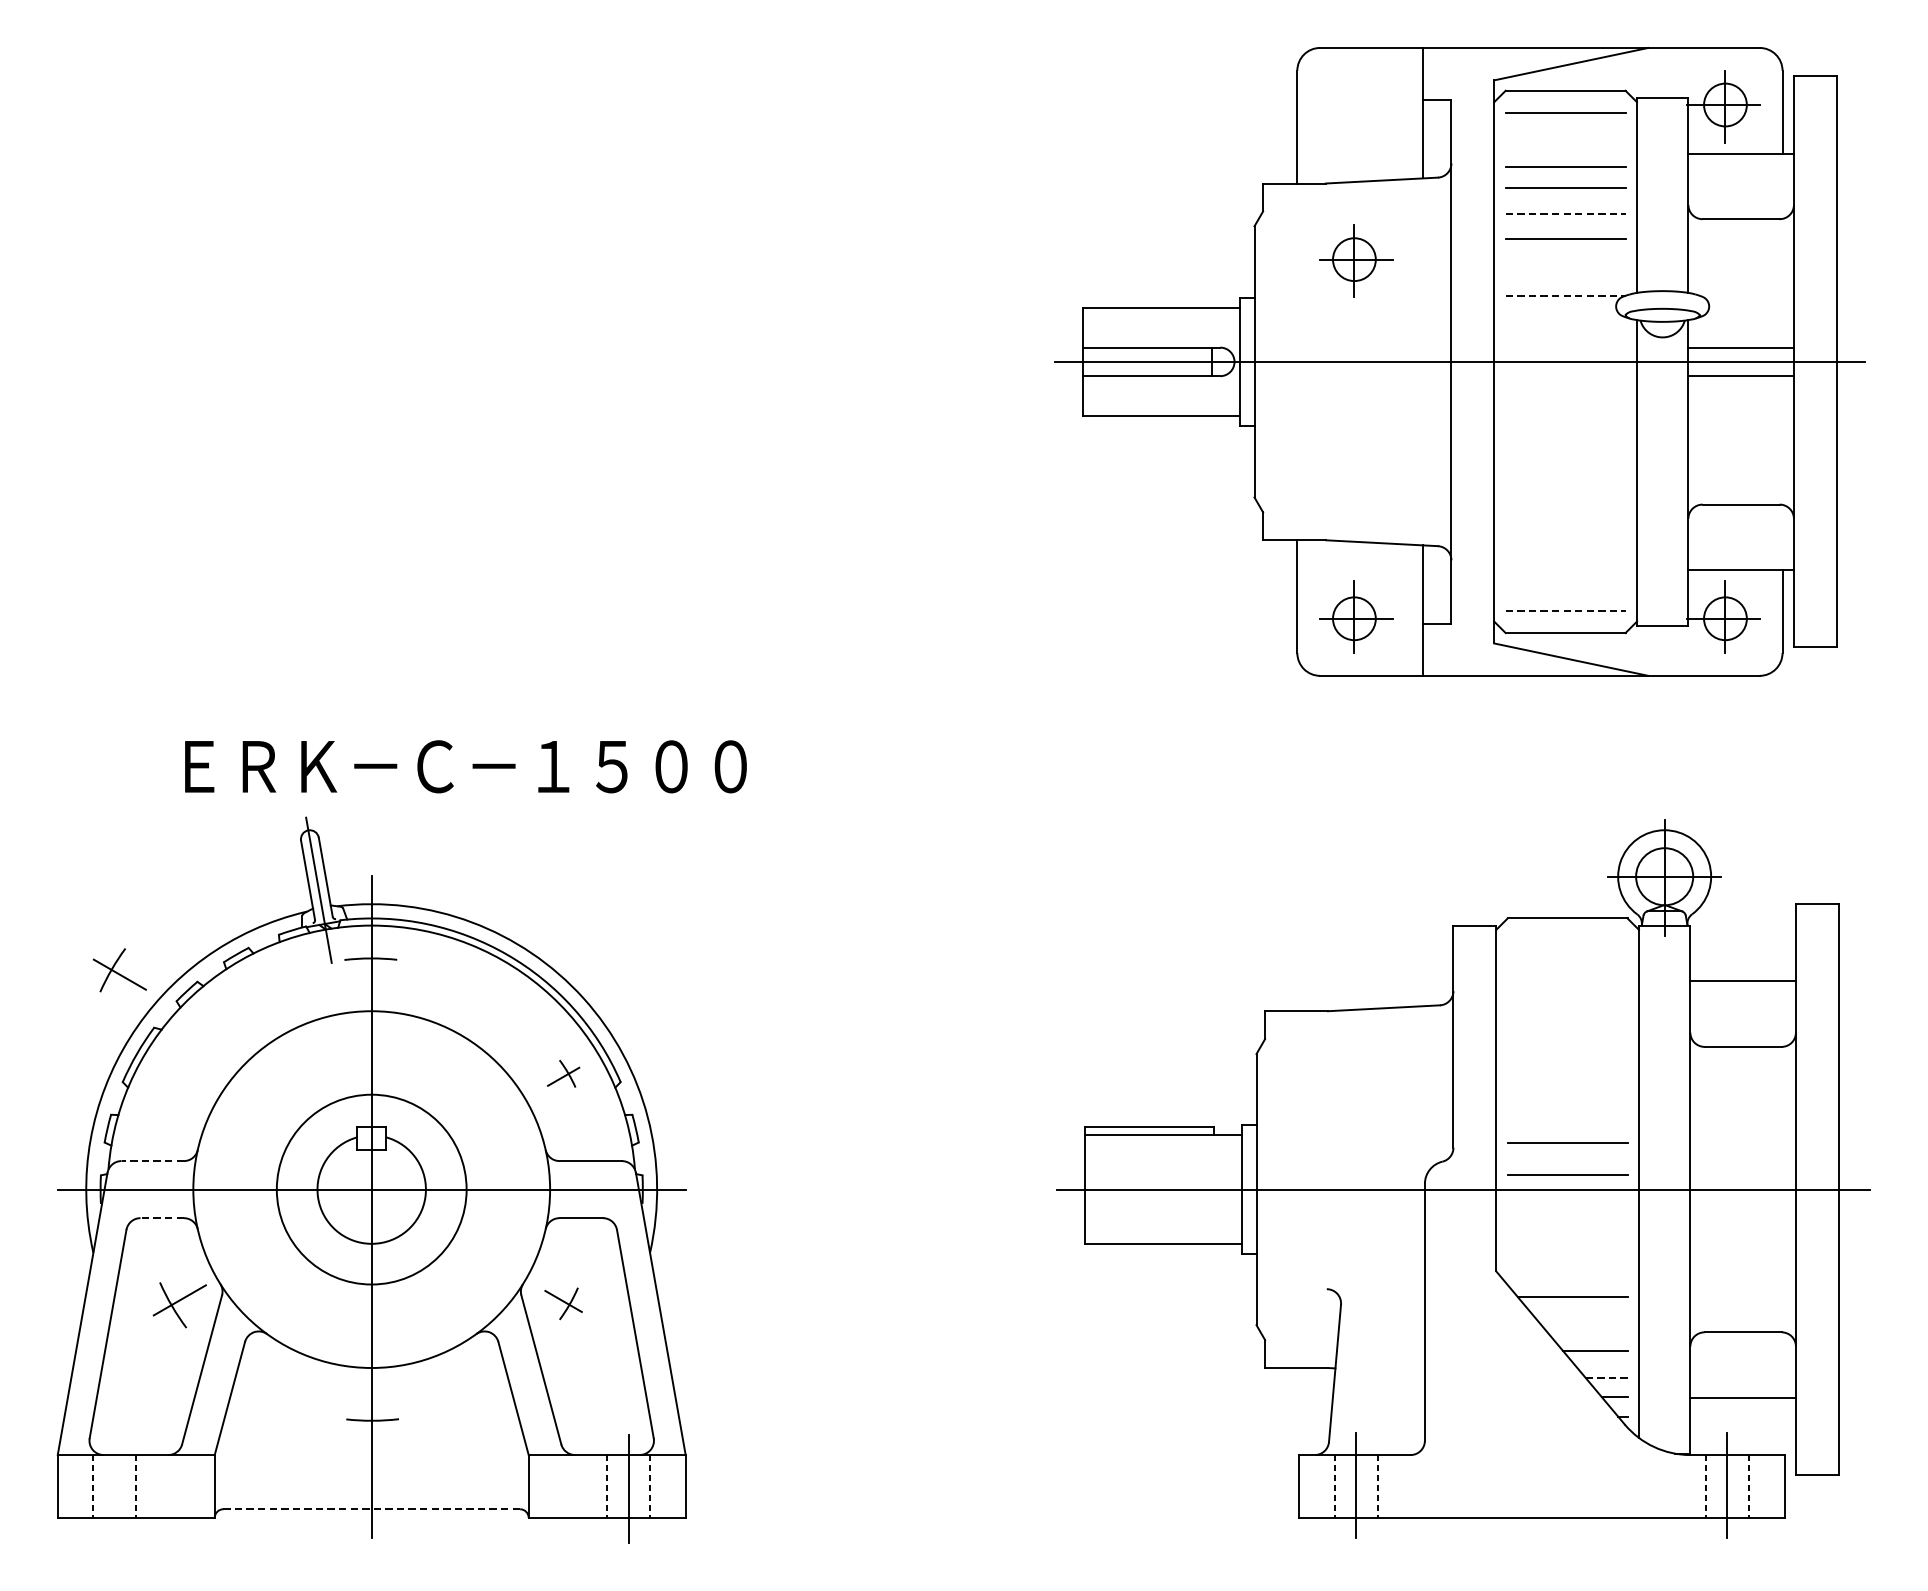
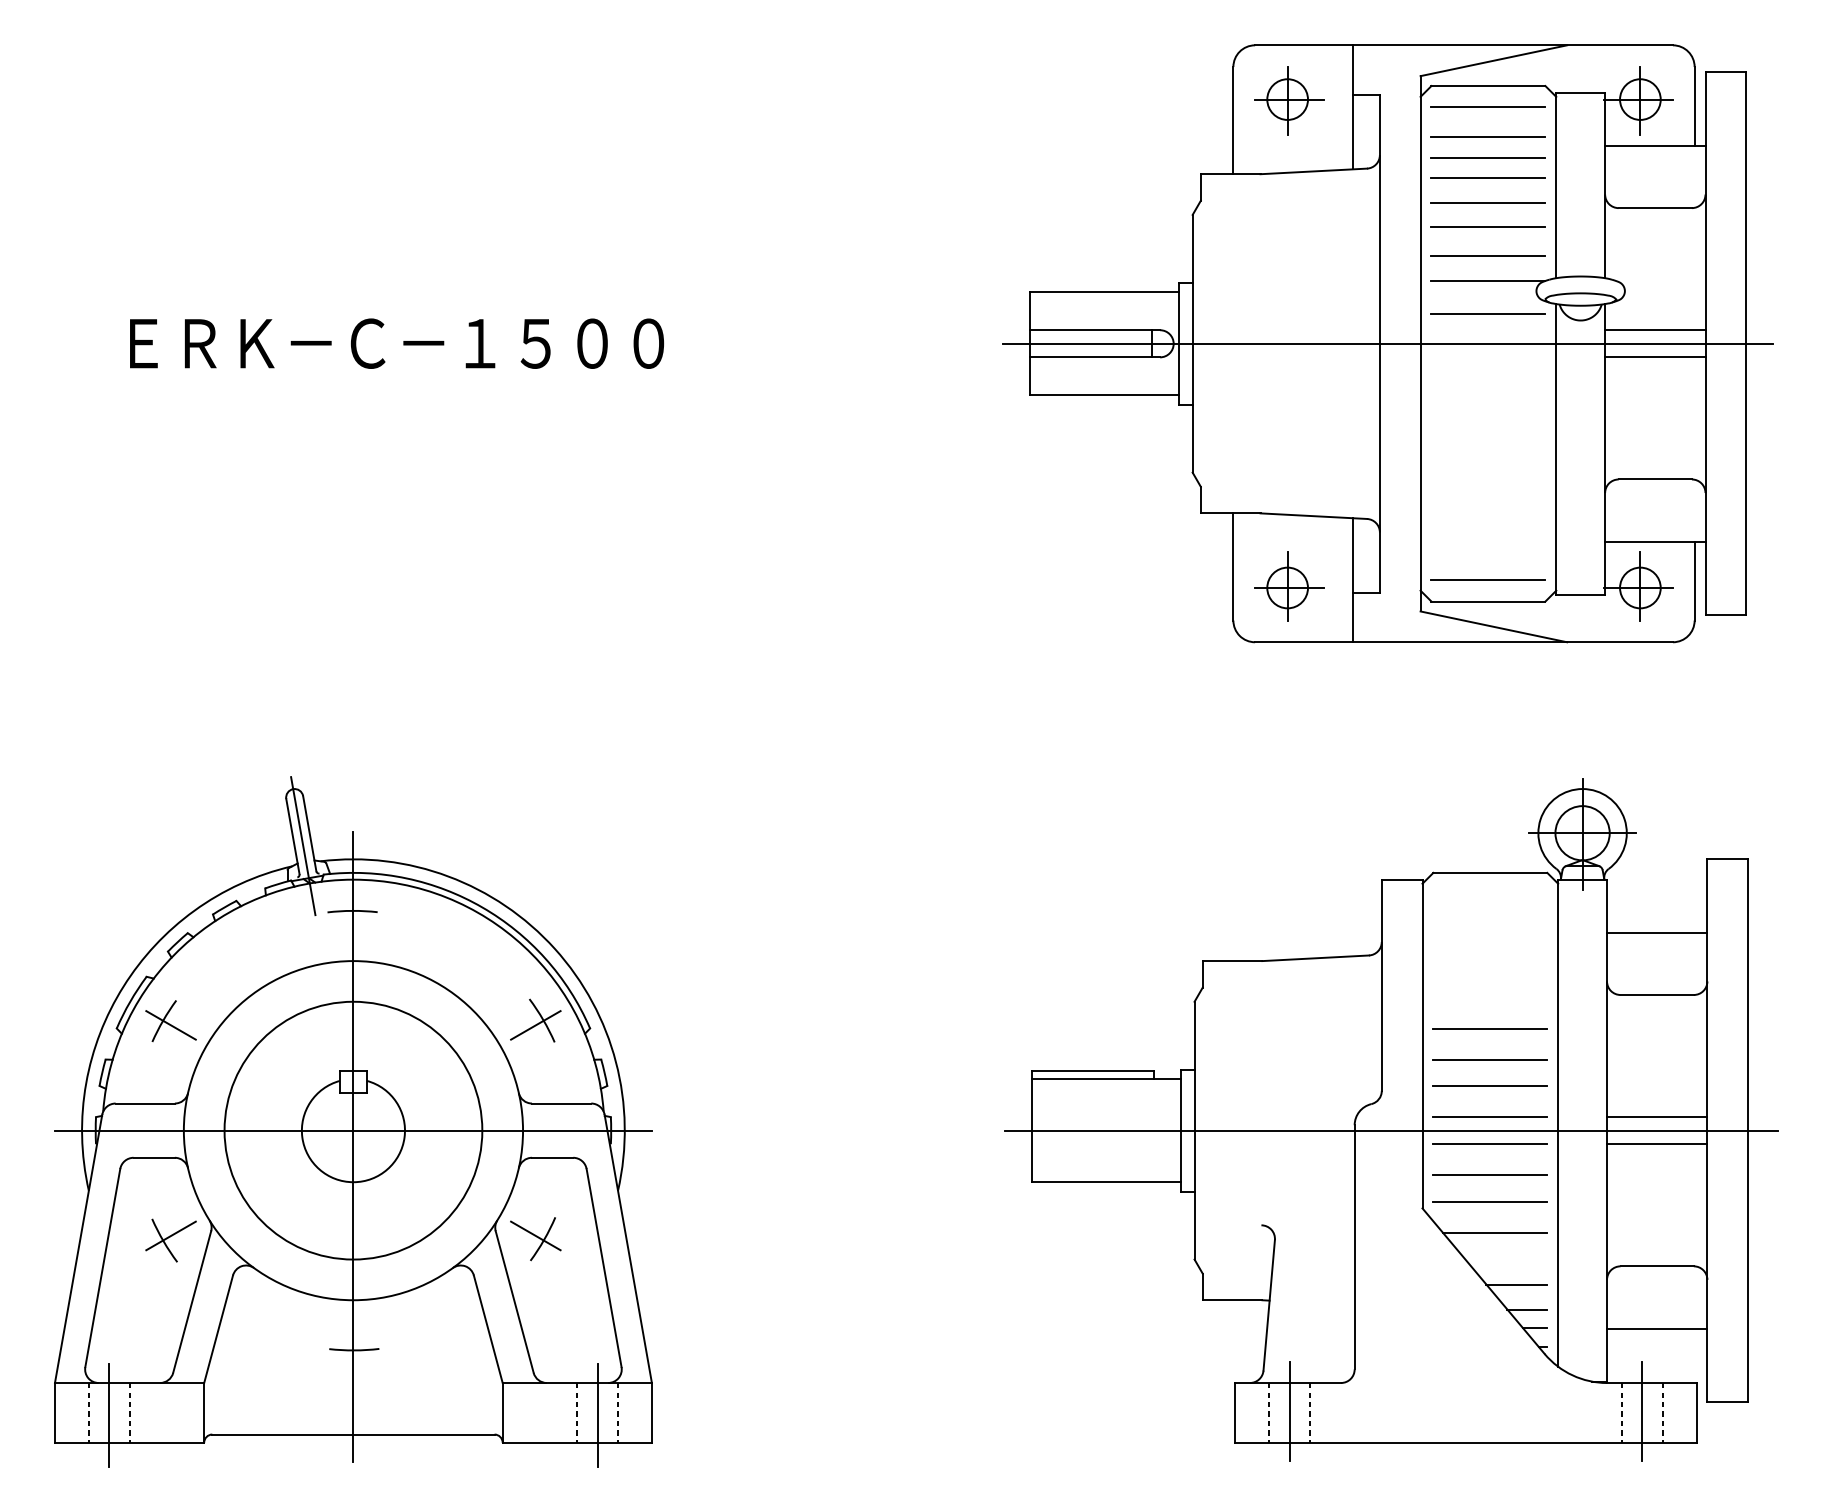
line: (1565, 143) -> (1488, 136), added
line: (1565, 214) -> (1488, 203), dashed -> solid
part: (1356, 260) -> (1289, 100), moved
line: (1564, 269) -> (1487, 255), added
line: (1565, 296) -> (1488, 281), dashed -> solid
line: (1565, 330) -> (1488, 313), added
line: (1565, 610) -> (1488, 580), dashed -> solid
text: (465, 766) -> (396, 343), moved
part: (119, 969) -> (170, 1020), moved
part: (563, 1073) -> (535, 1020), size x1.67
line: (1567, 1082) -> (1490, 1028), added
line: (1567, 1114) -> (1490, 1059), added
line: (152, 1161) -> (145, 1103), dashed -> solid
line: (1743, 1175) -> (1657, 1117), added
circle: (371, 1189) -> (353, 1130), size x1.43
line: (1567, 1204) -> (1490, 1144), added
line: (1743, 1204) -> (1657, 1144), added
line: (162, 1217) -> (154, 1157), dashed -> solid
line: (1567, 1236) -> (1490, 1175), added
line: (1567, 1264) -> (1490, 1201), added
part: (563, 1304) -> (535, 1239), size x1.43
line: (1606, 1377) -> (1527, 1309), dashed -> solid
line: (115, 1489) -> (109, 1415), added
line: (371, 1509) -> (353, 1434), dashed -> solid

